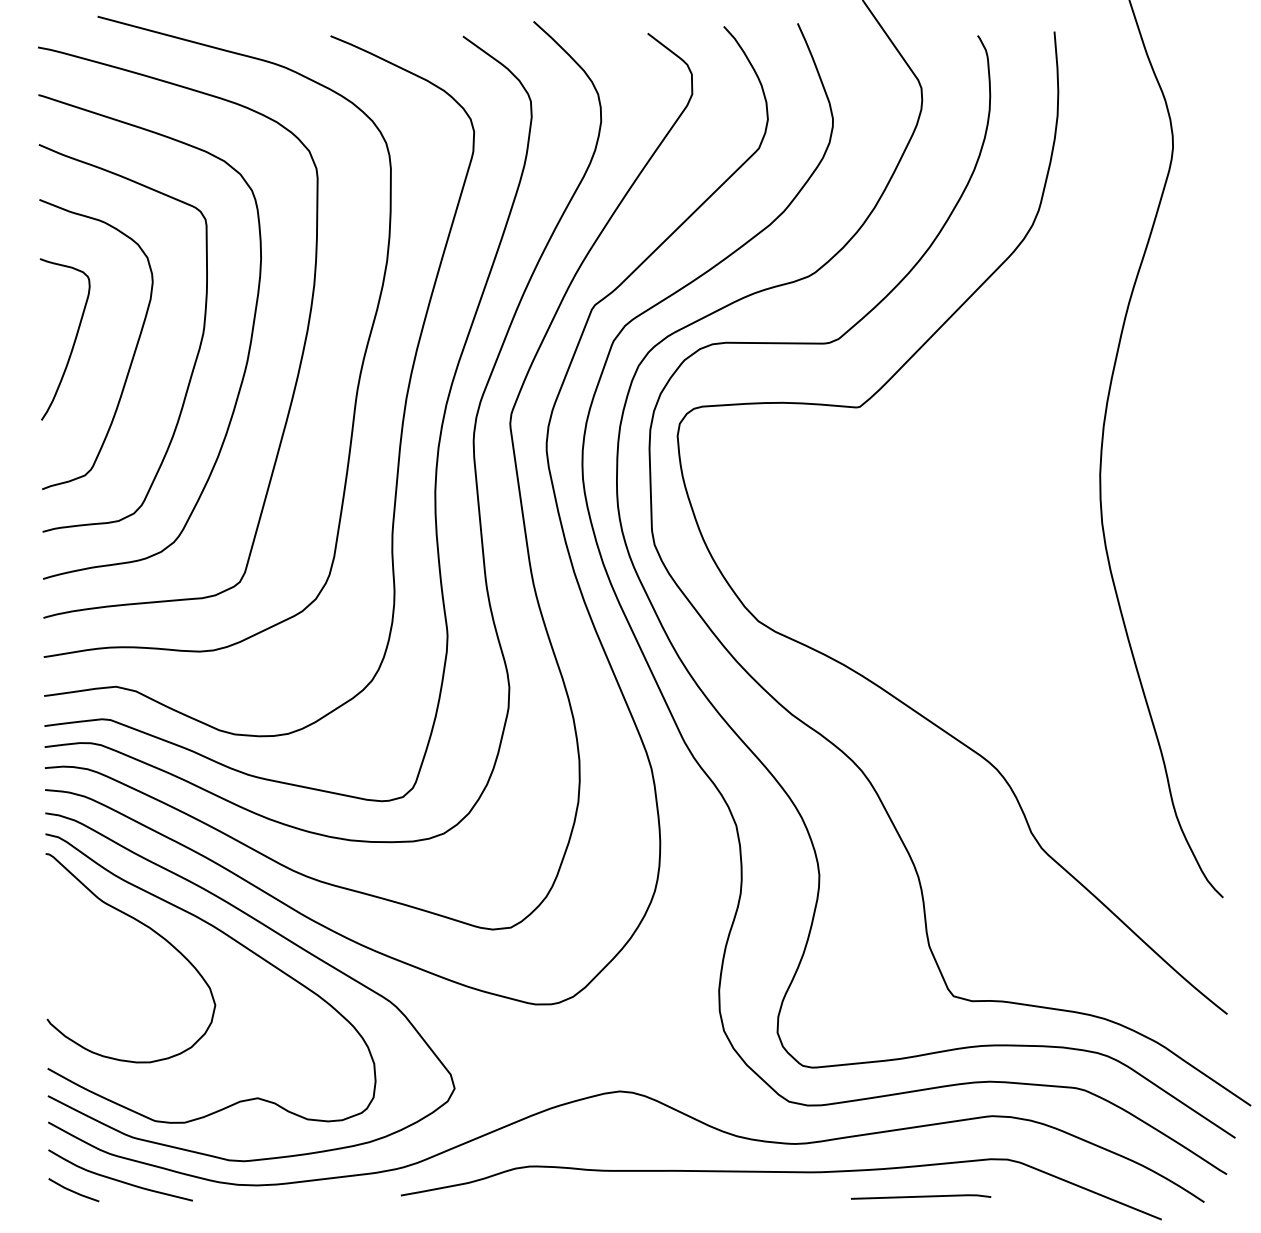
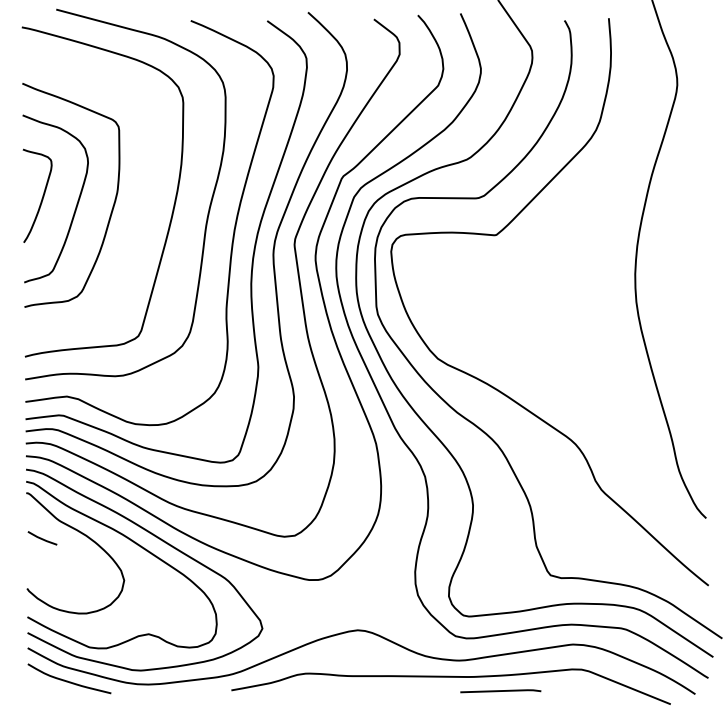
curve: (246, 352) -> (142, 203), removed
line: (73, 1190) -> (42, 538), moved
line: (920, 1197) -> (500, 691), moved

